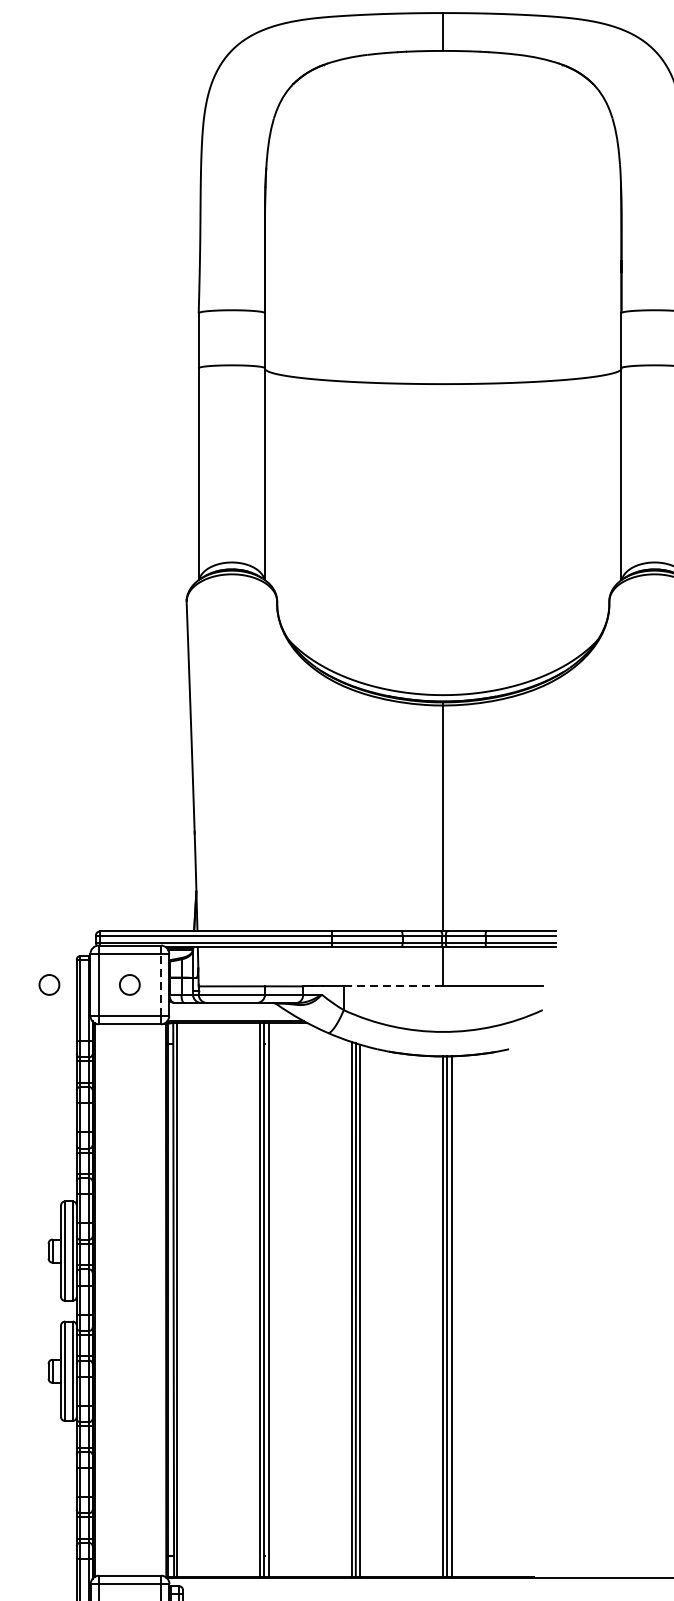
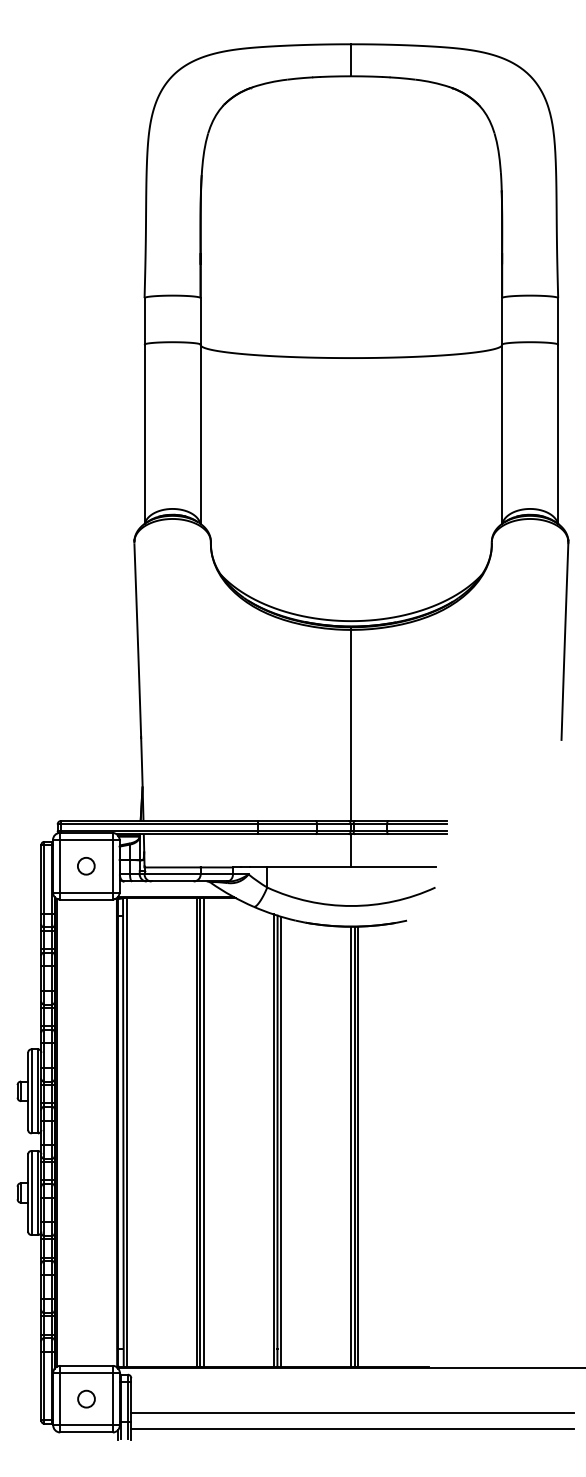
line: (160, 984) -> (112, 865), dashed -> solid
circle: (49, 985) -> (18, 866), removed
line: (392, 986) -> (308, 867), dashed -> solid

